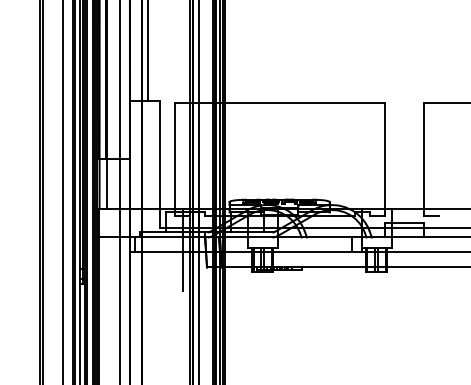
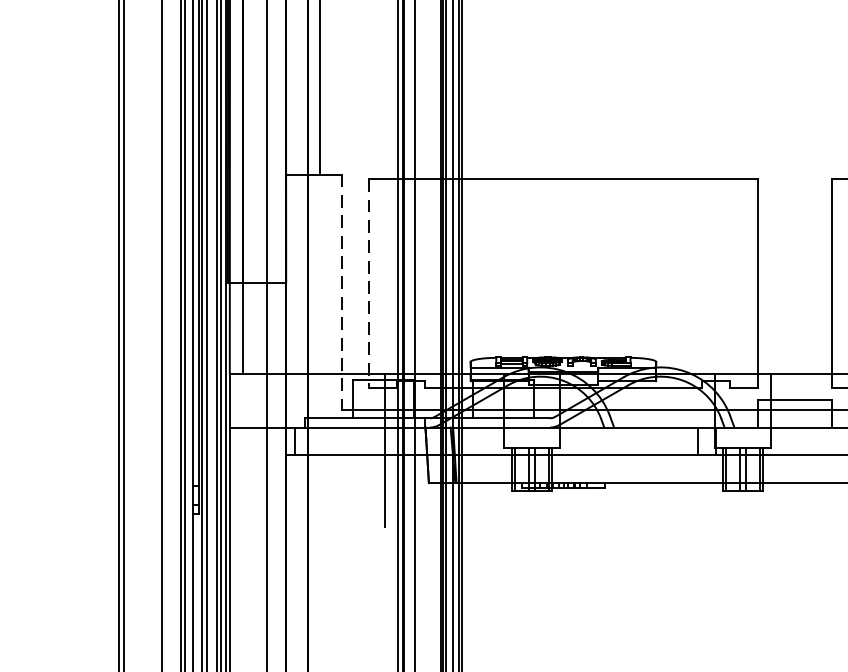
line: (174, 160) -> (368, 284), solid -> dashed
line: (159, 164) -> (340, 292), solid -> dashed

